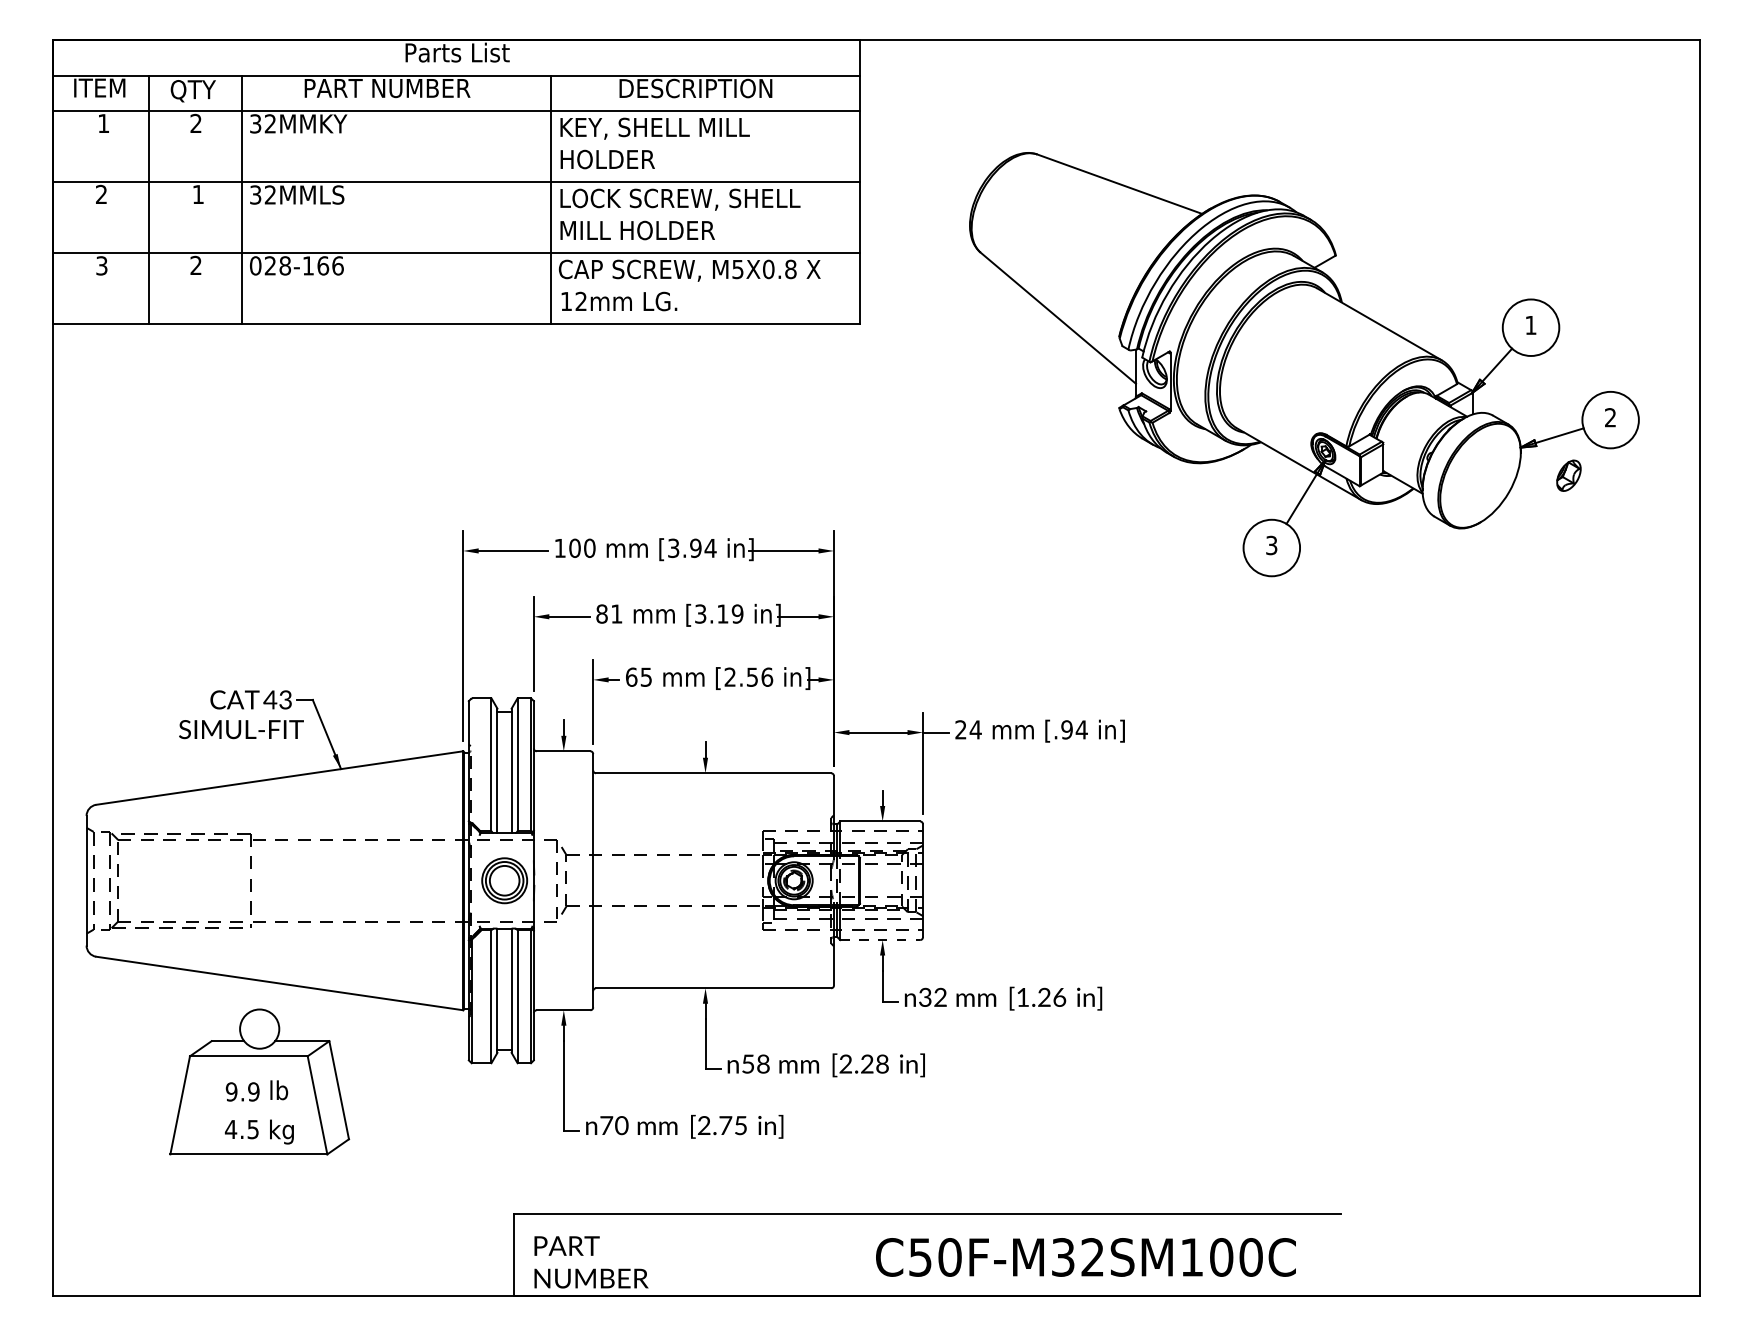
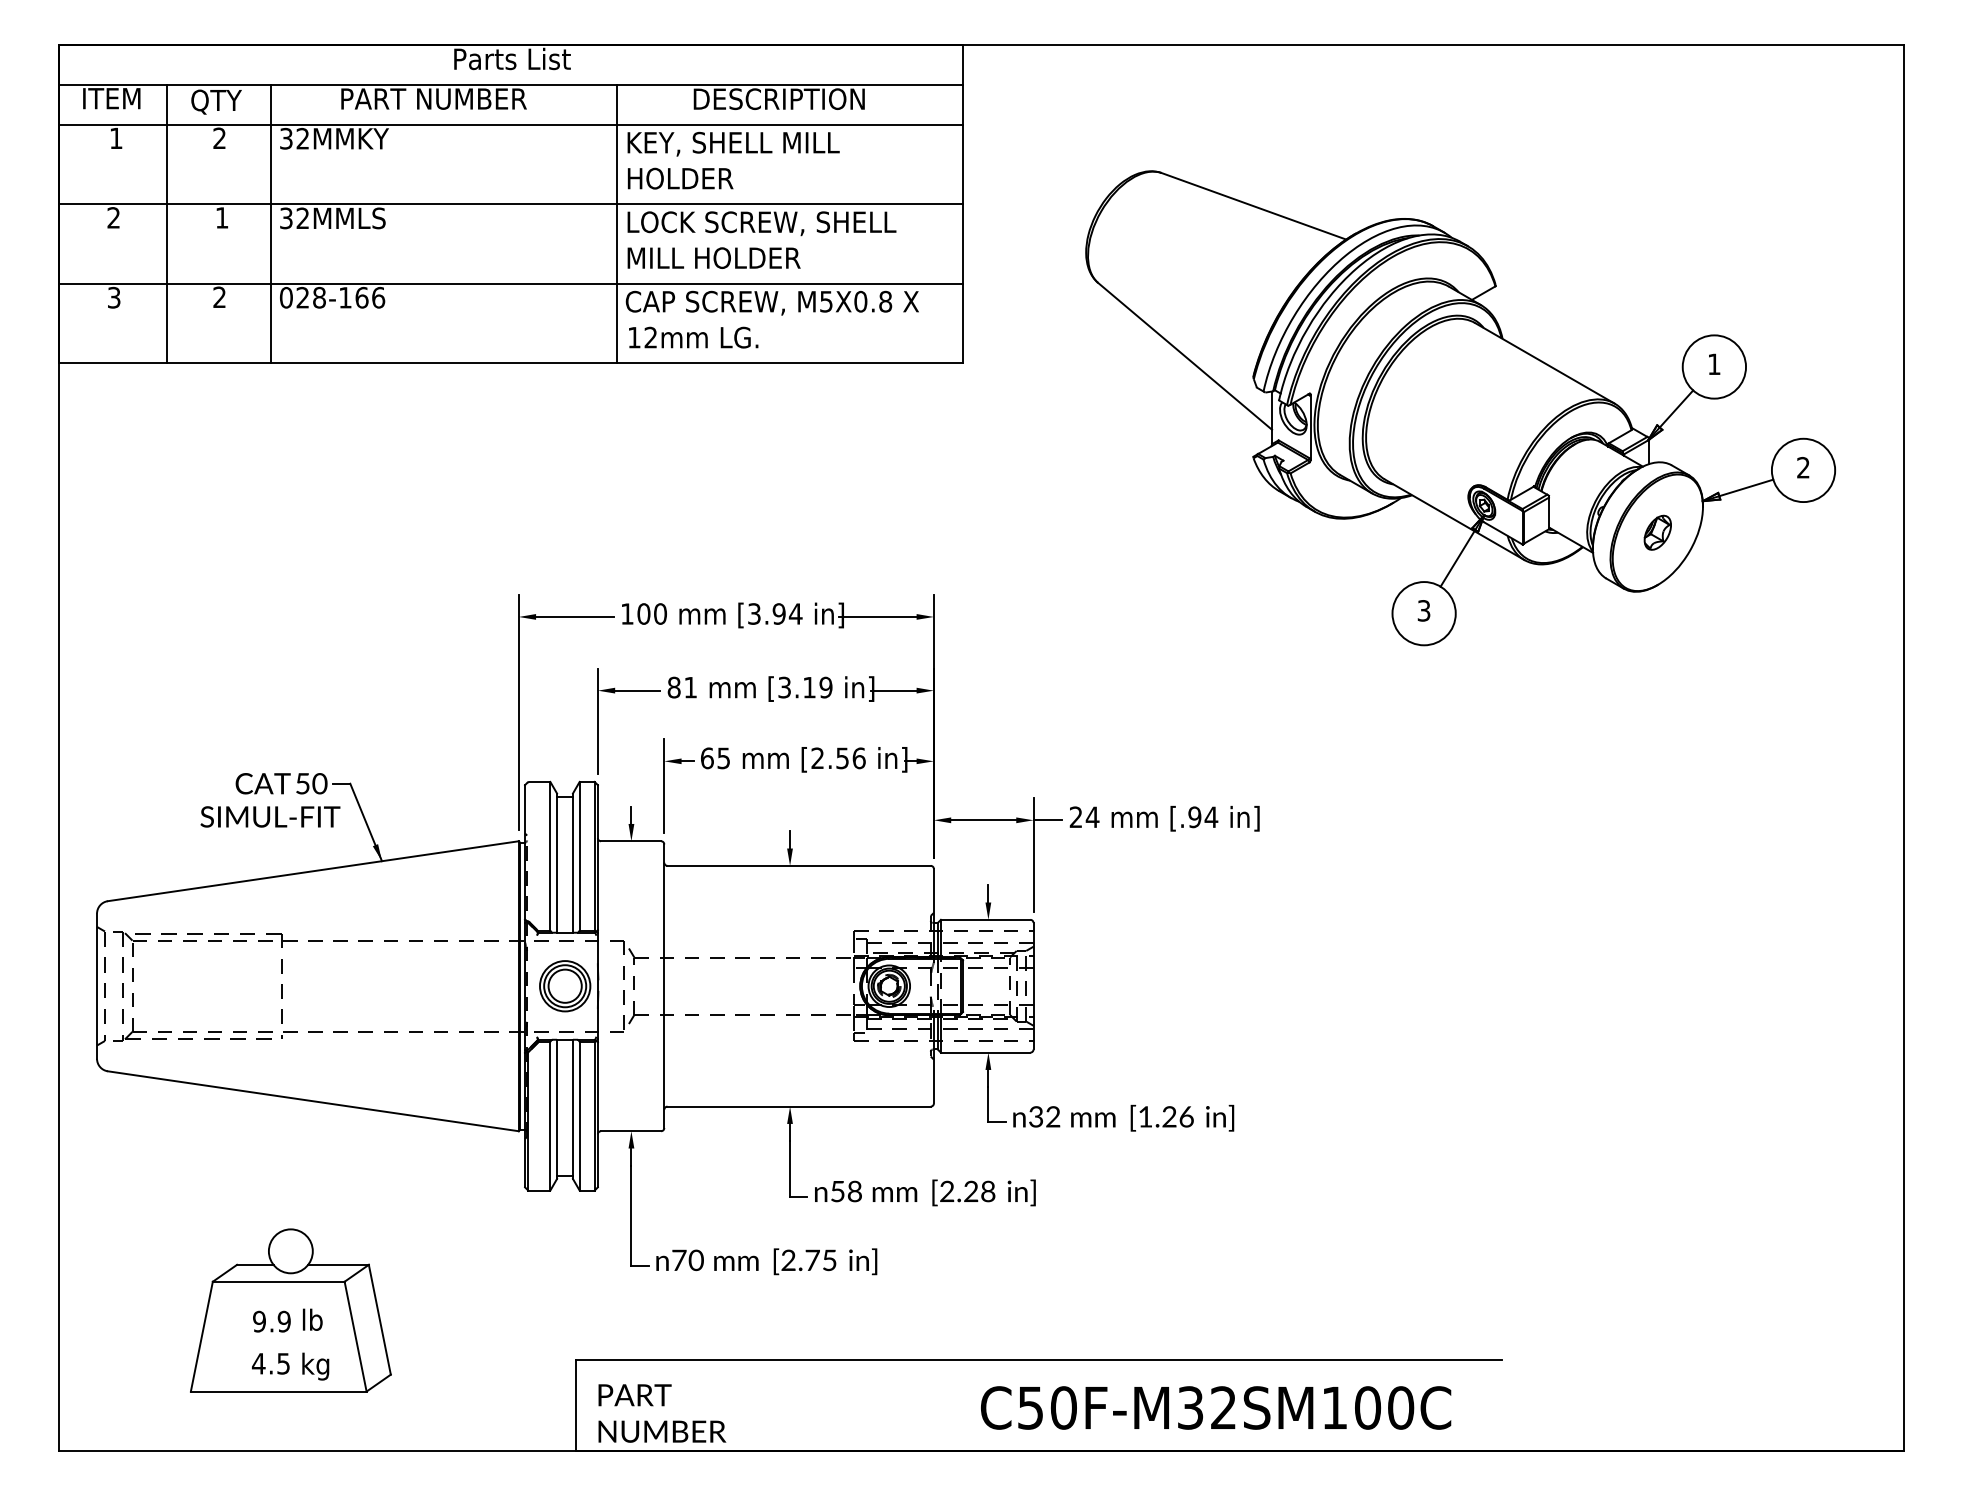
part: (1568, 475) -> (1657, 532), moved
text: (277, 699) -> (310, 783), 43 -> 50
line: (880, 939) -> (985, 1052), dashed -> solid
part: (259, 1081) -> (290, 1310), moved

